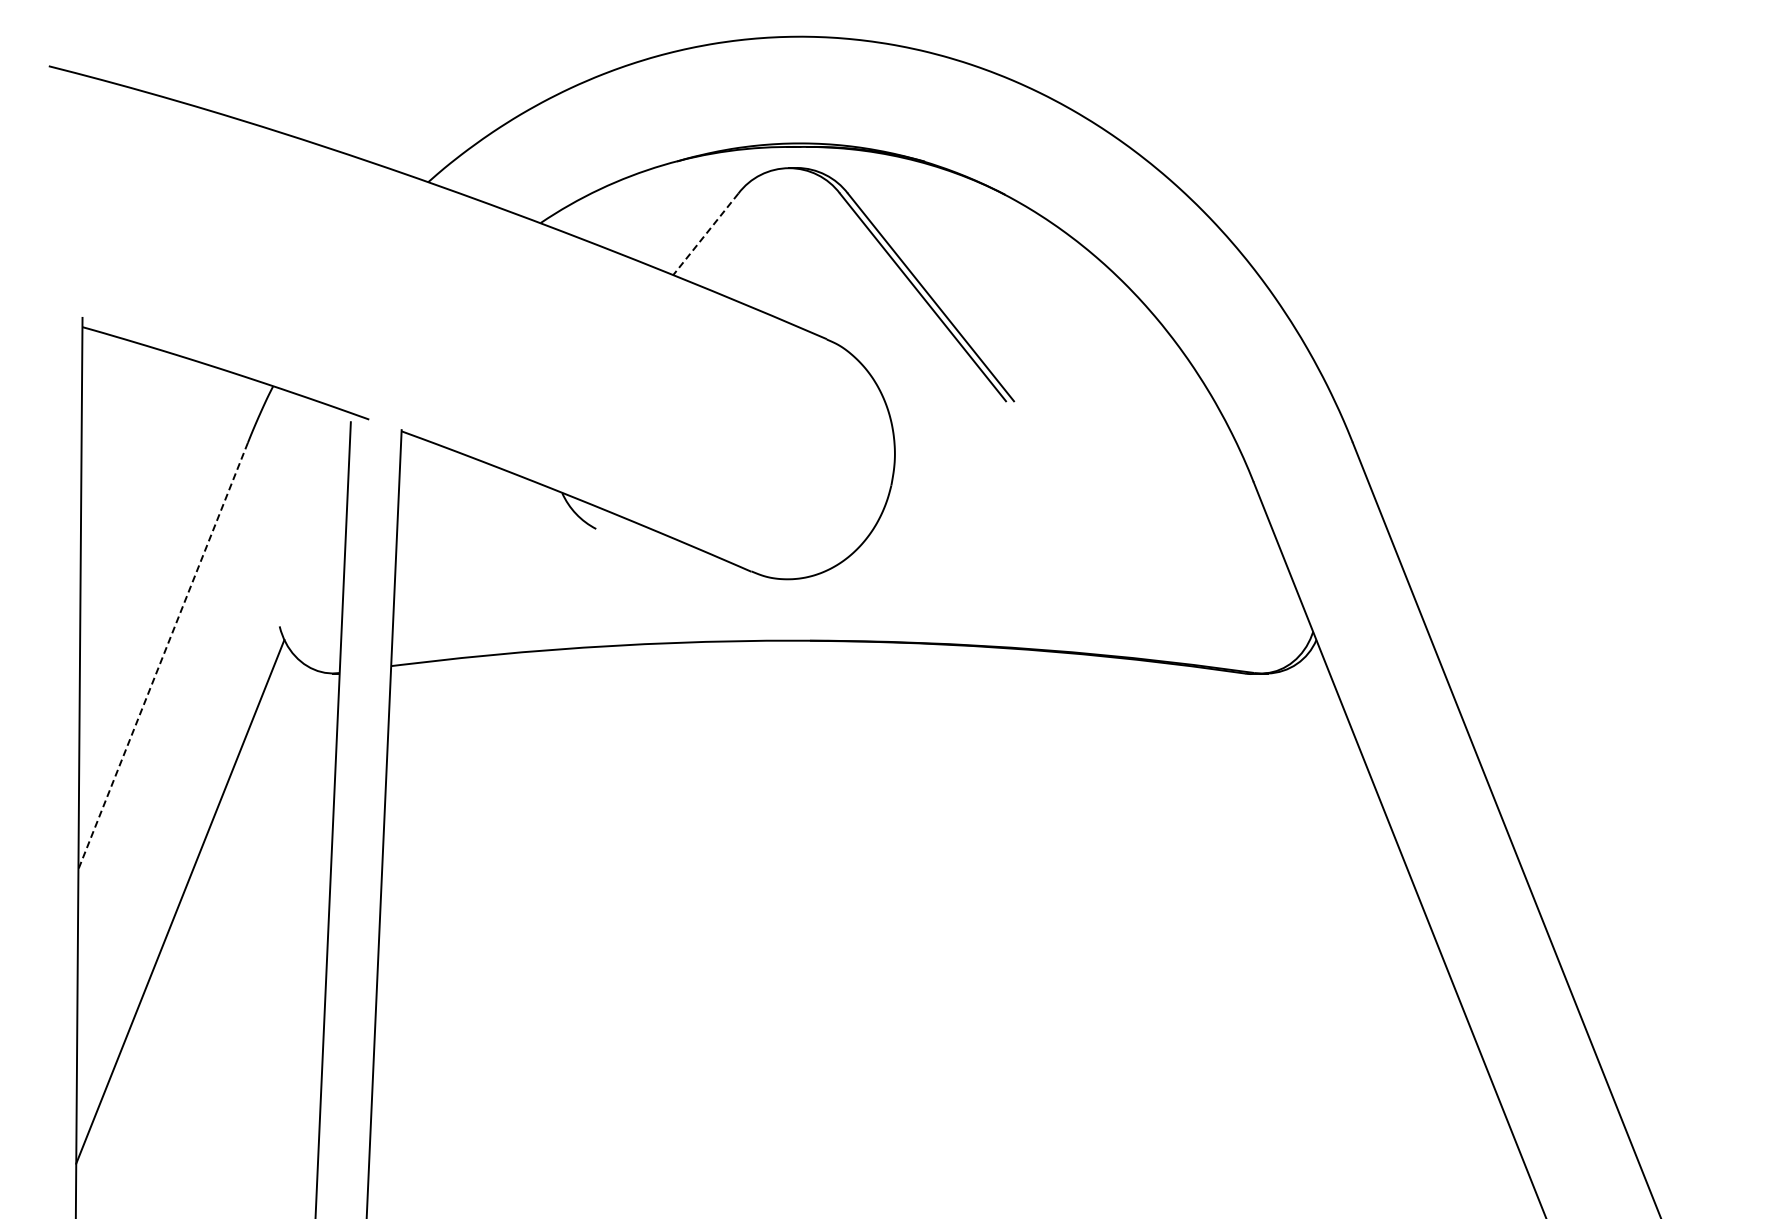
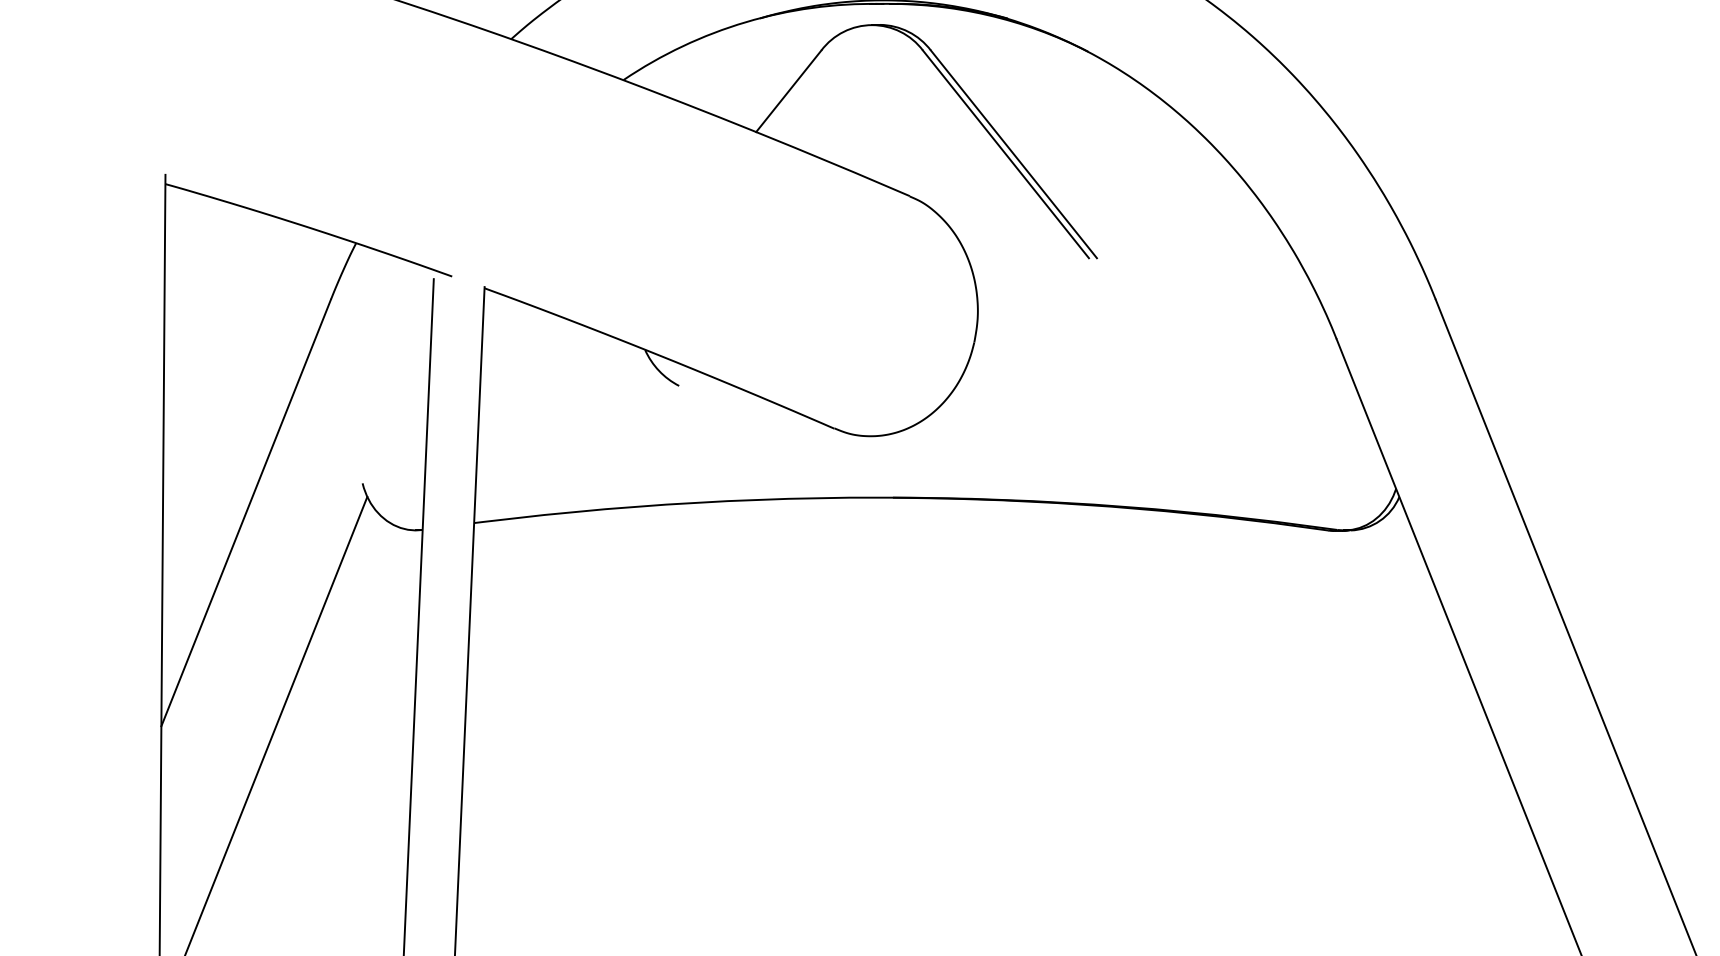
line: (705, 234) -> (788, 91), dashed -> solid
line: (163, 656) -> (246, 513), dashed -> solid

